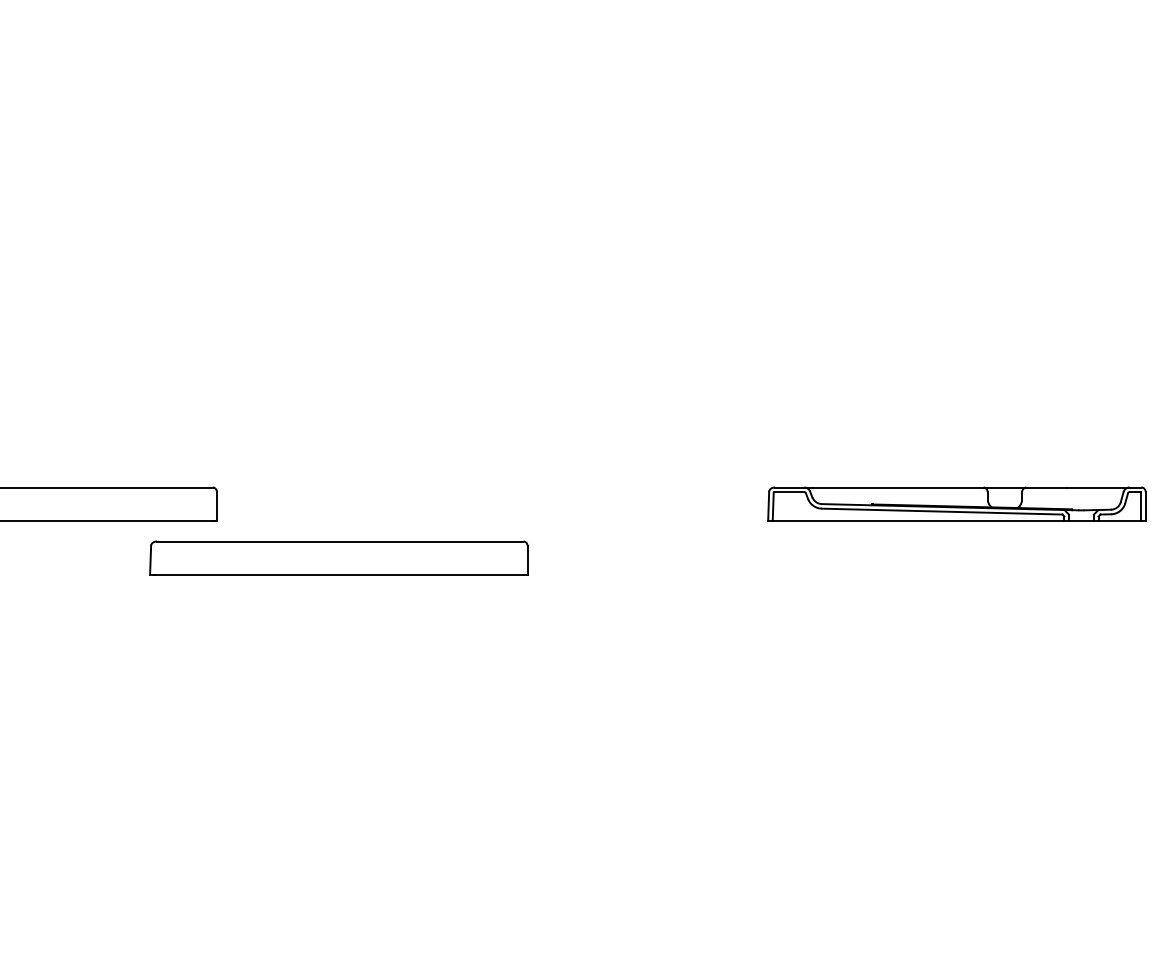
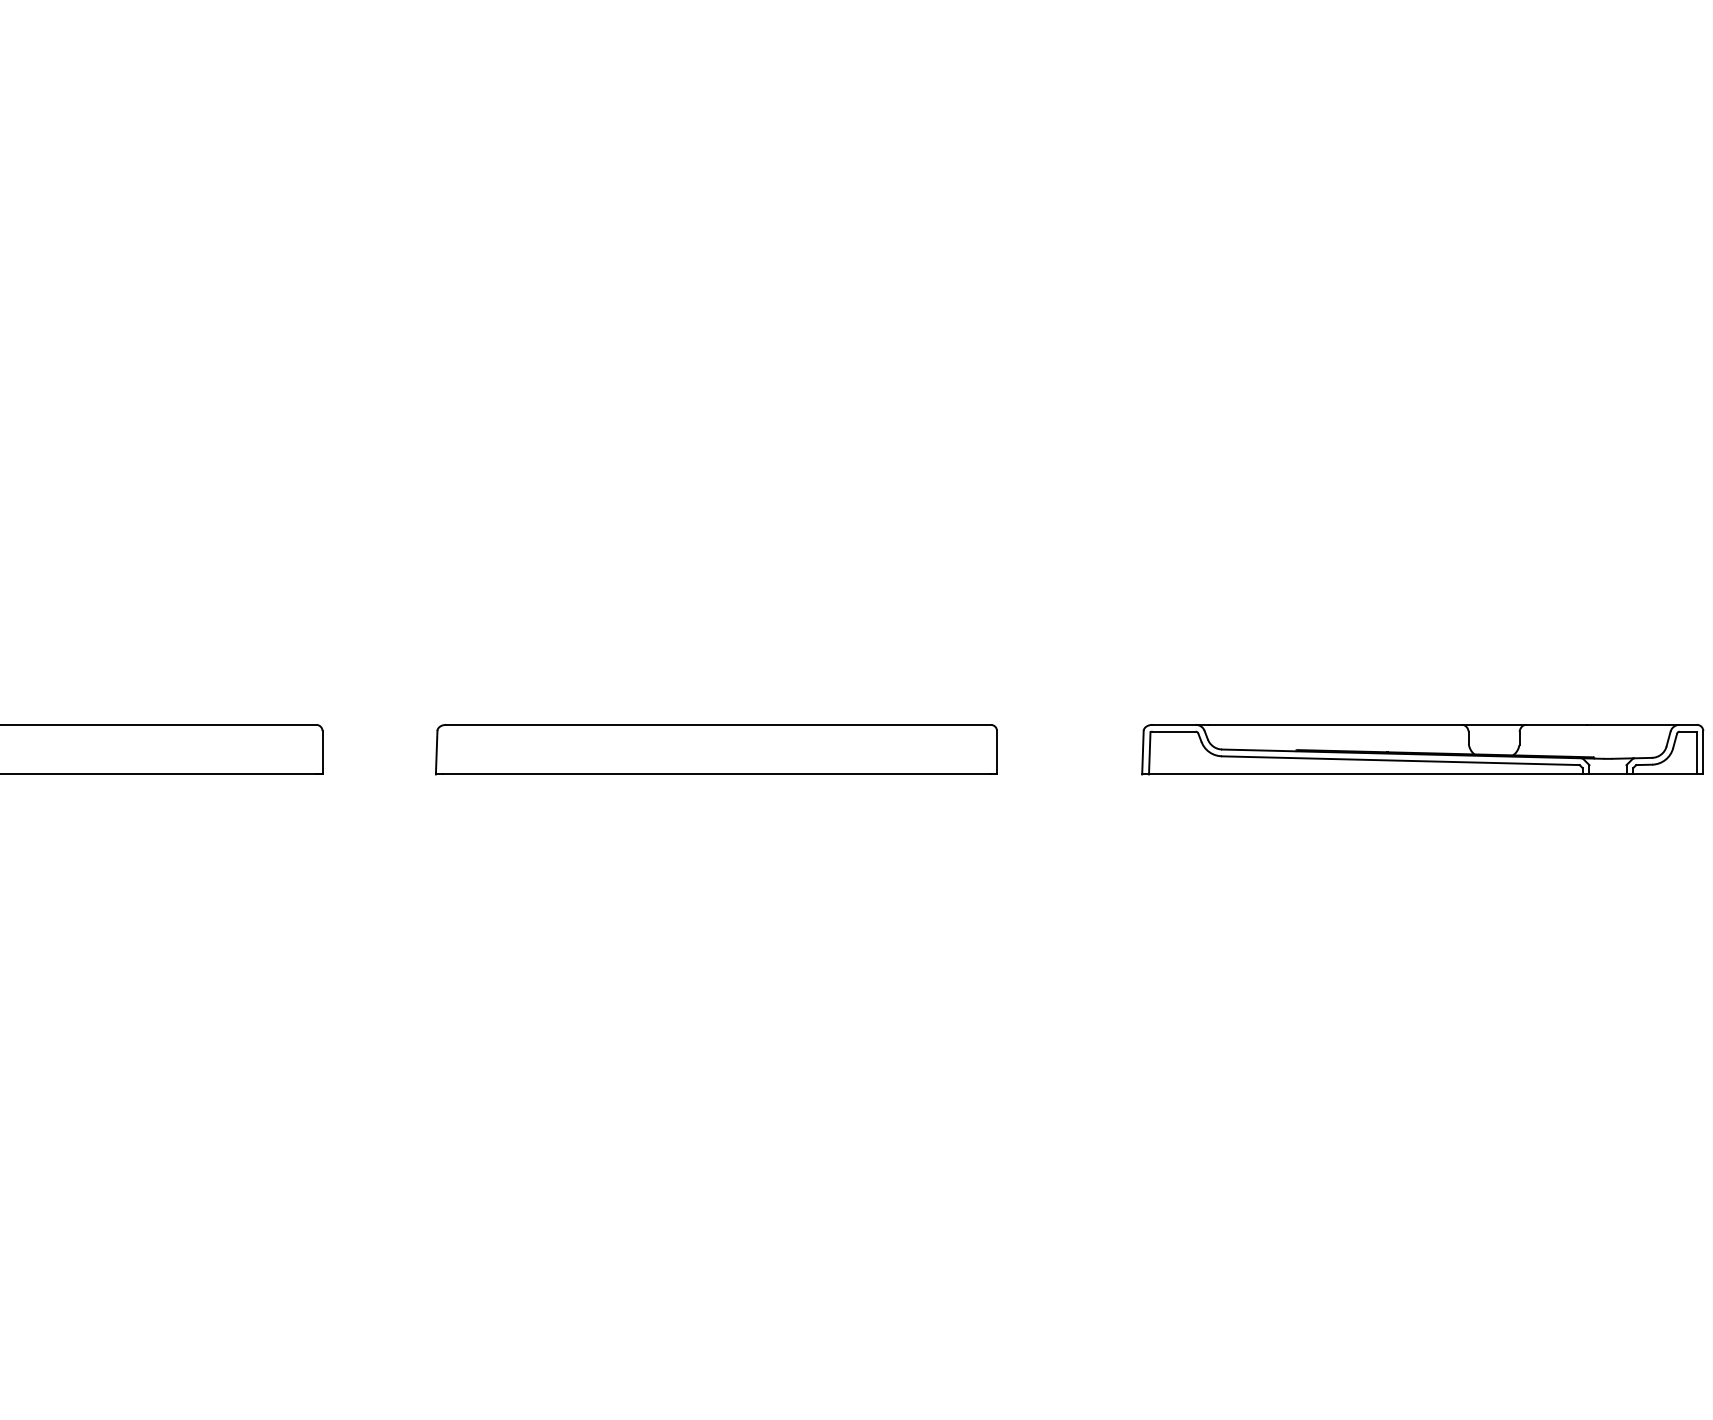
part: (338, 557) -> (716, 748), moved

